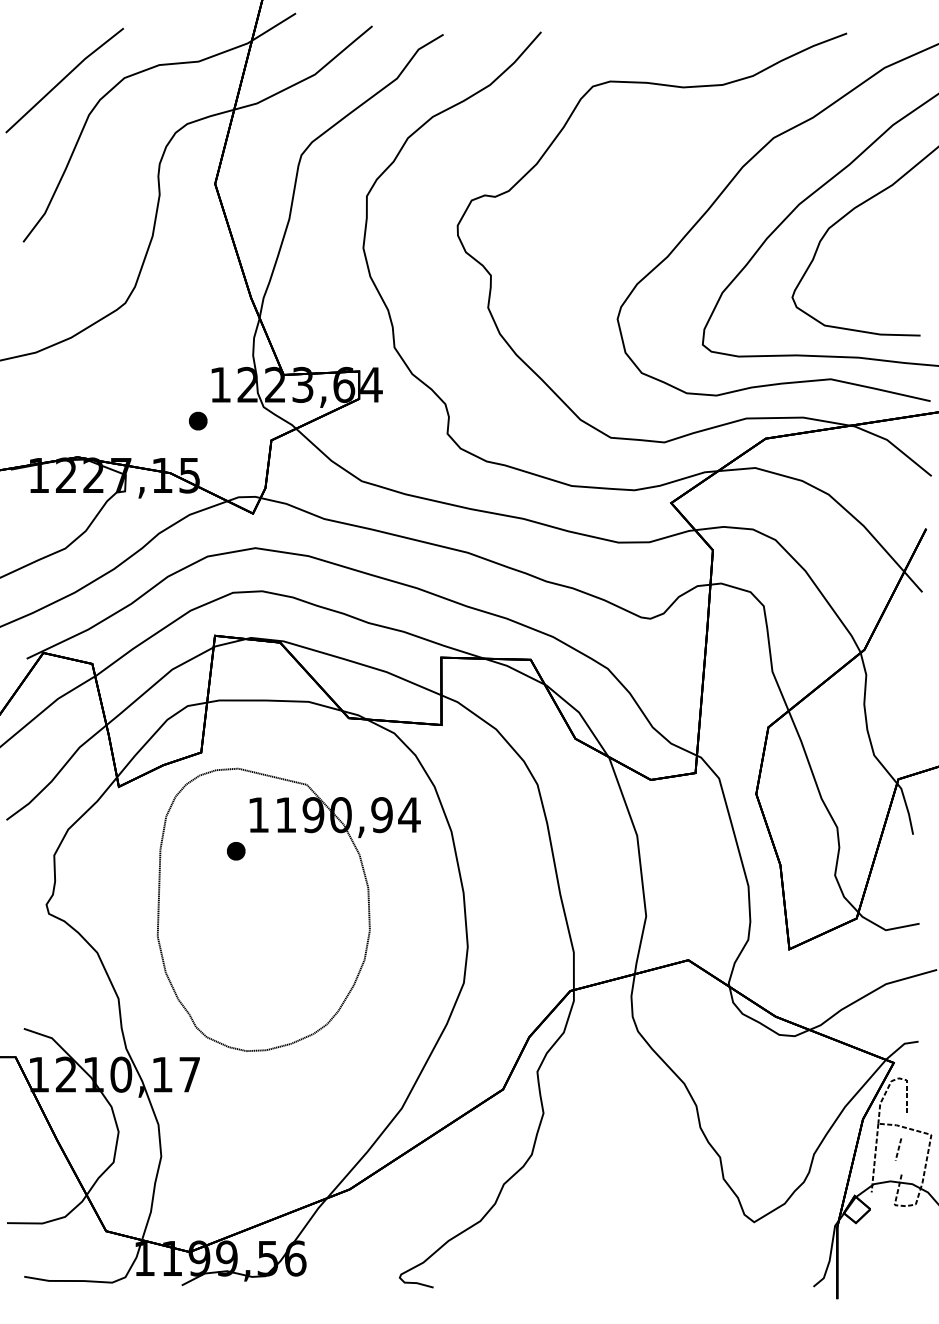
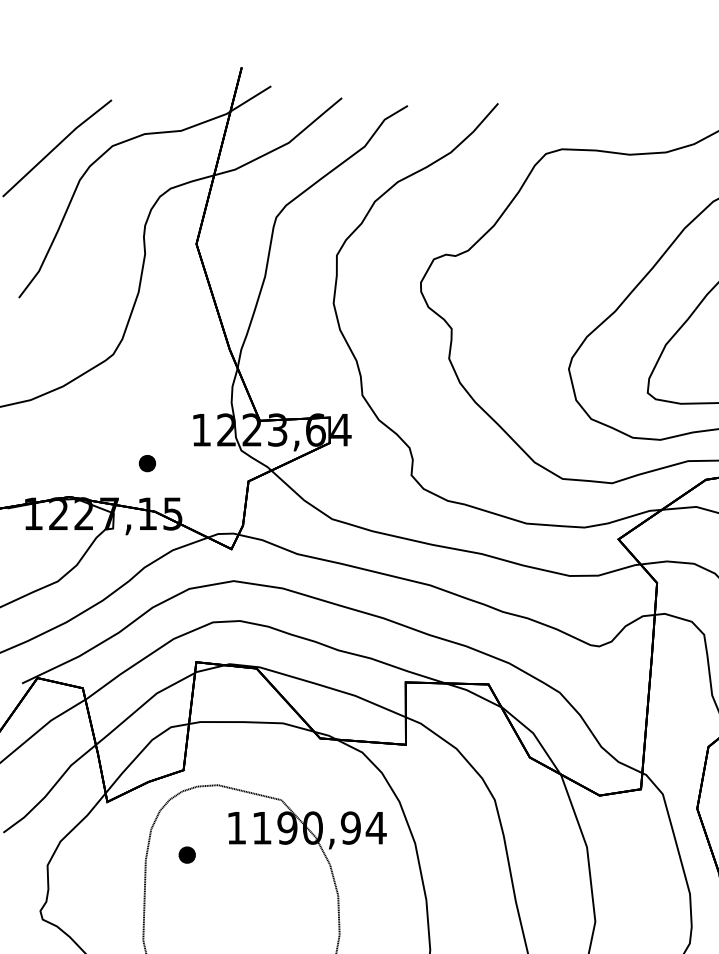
part: (198, 420) -> (147, 462), moved
part: (236, 851) -> (187, 855), moved

